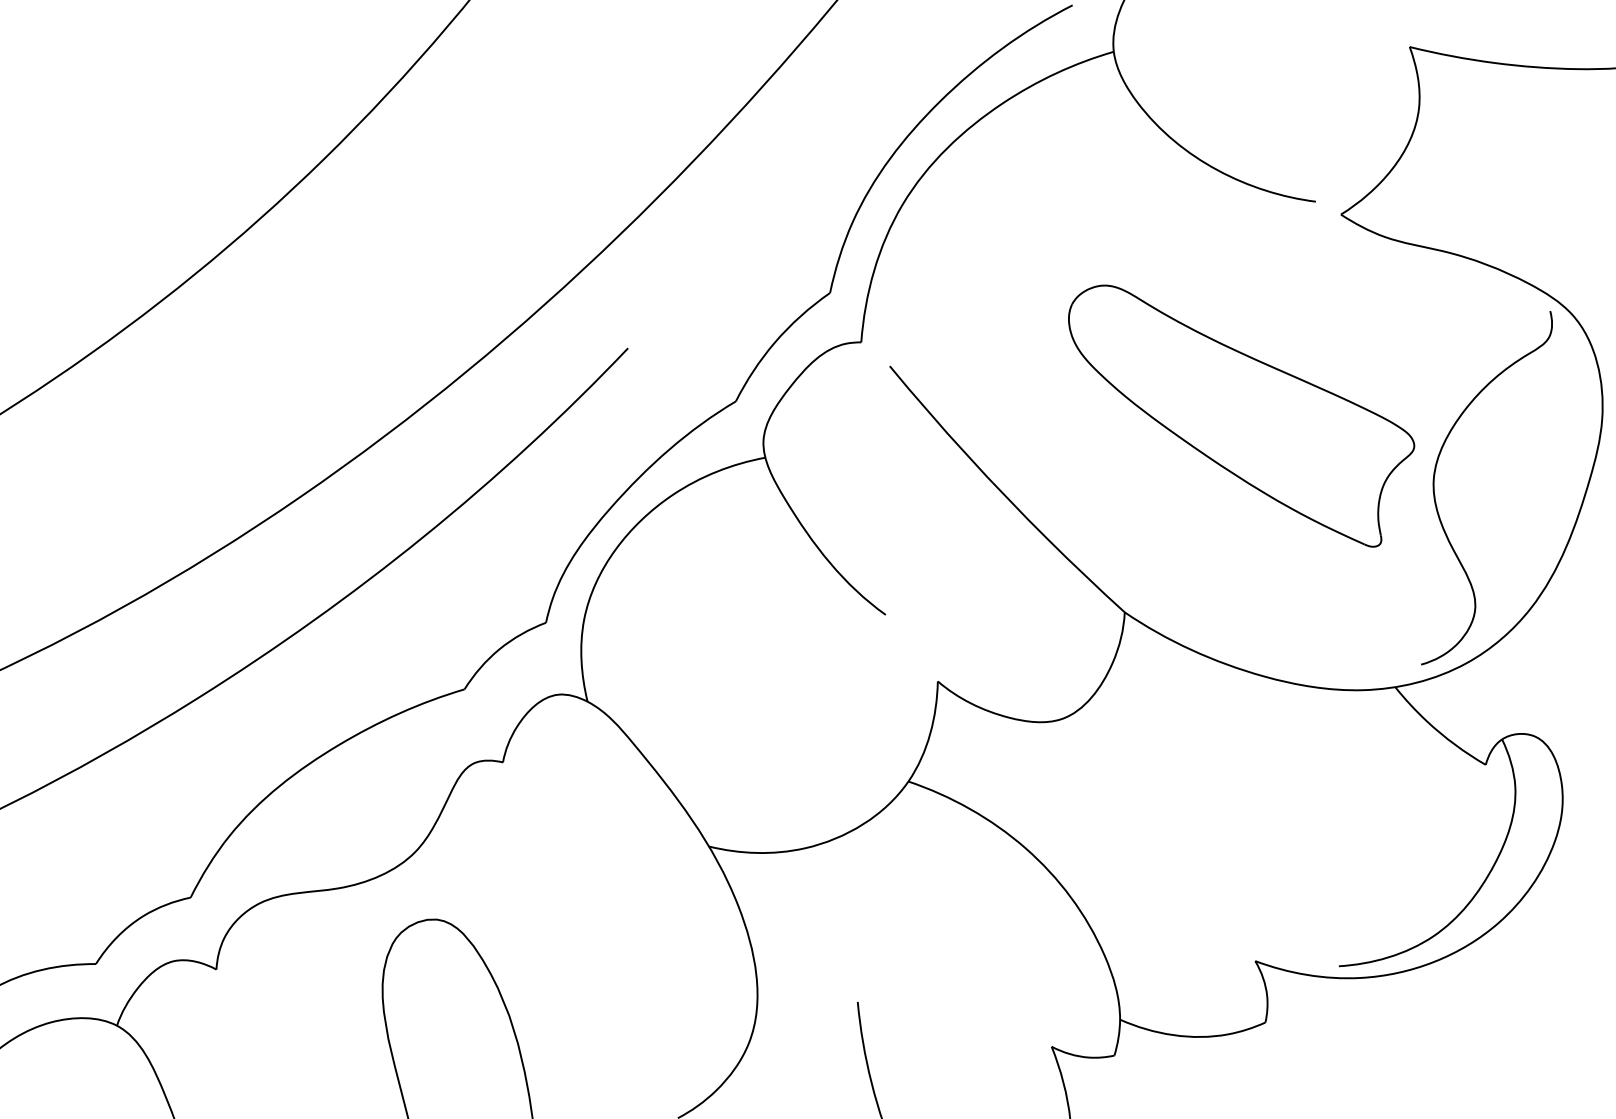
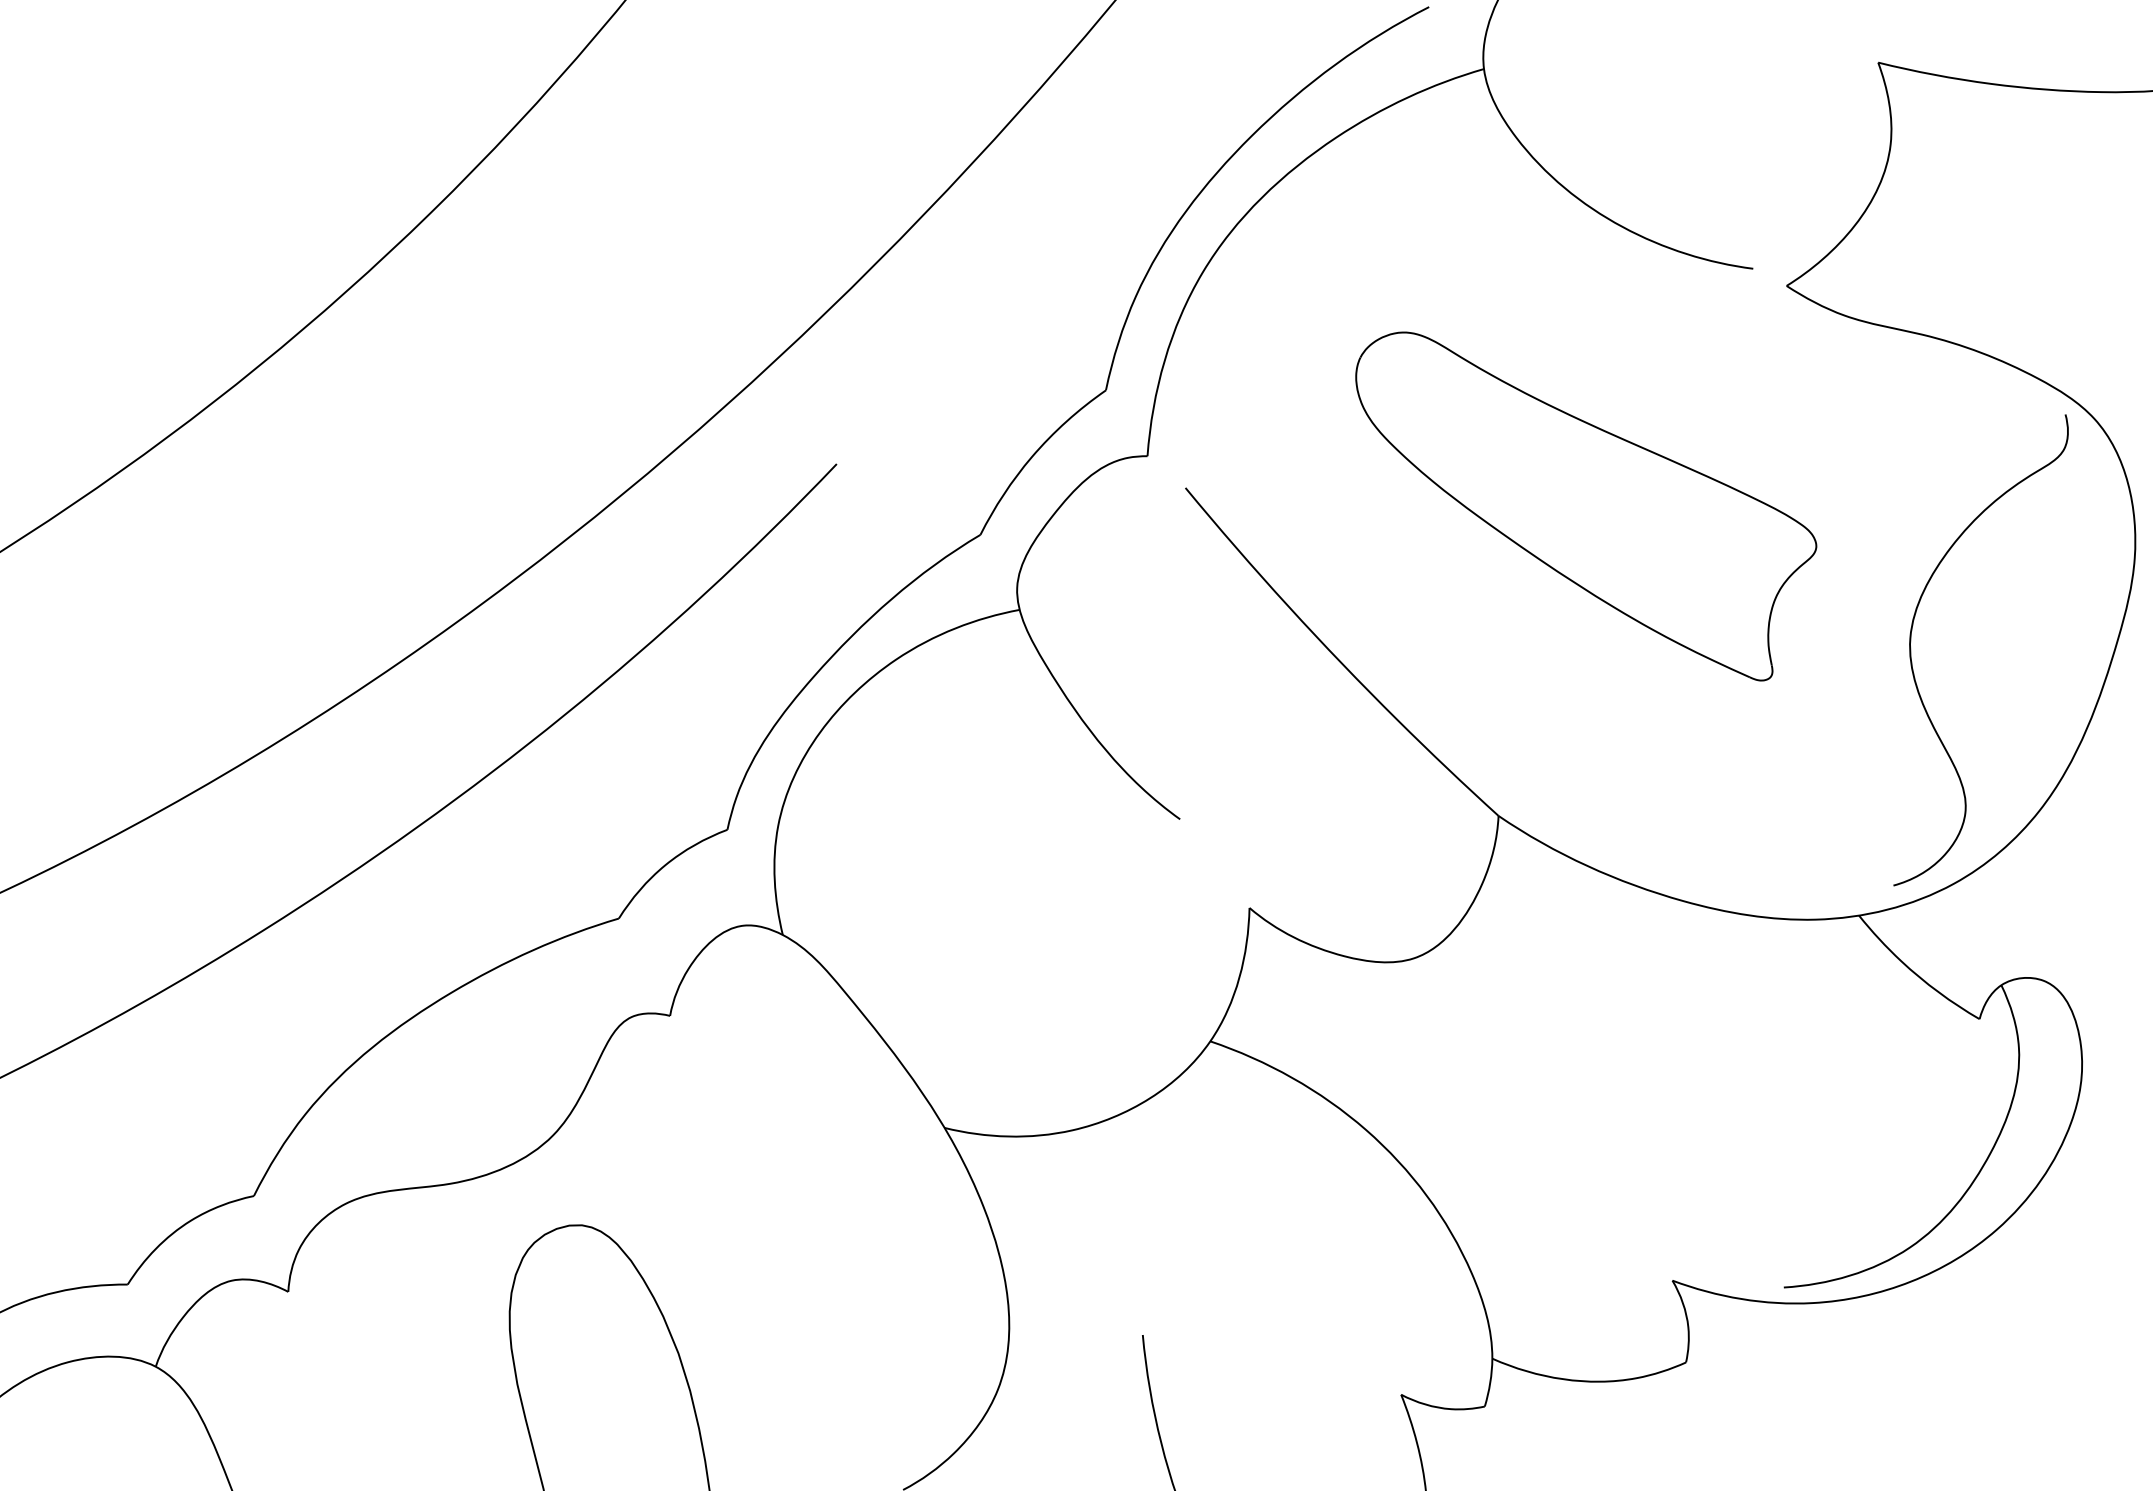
part: (1241, 416) -> (1586, 506), moved

